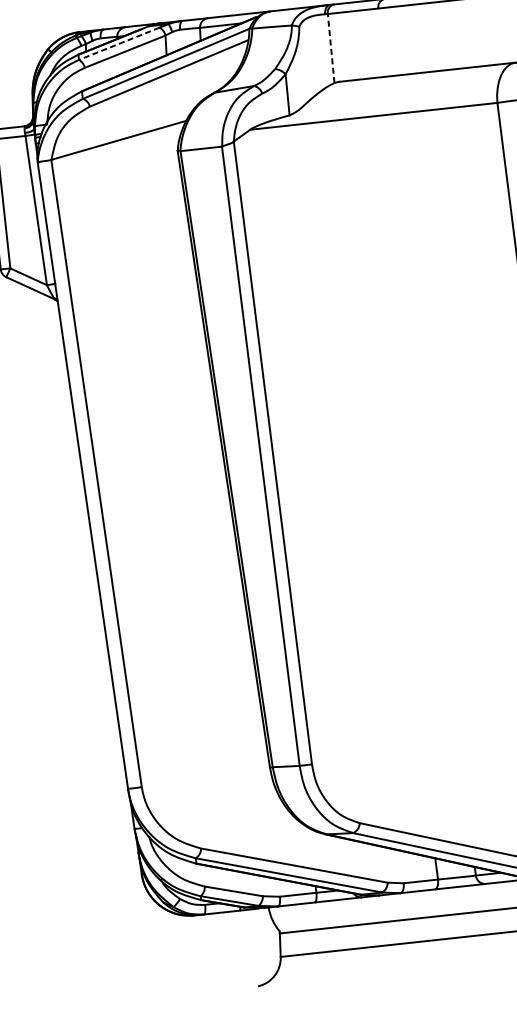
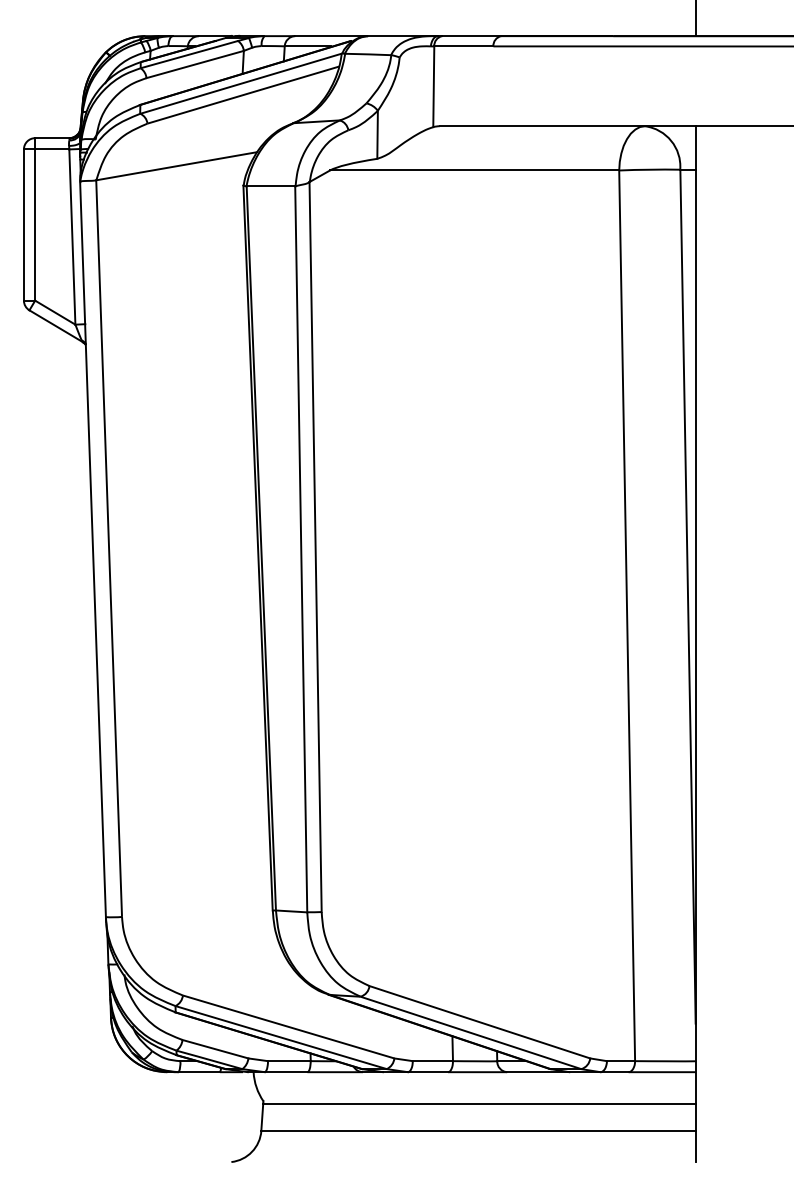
line: (119, 43) -> (189, 54), dashed -> solid
line: (330, 48) -> (433, 86), dashed -> solid

